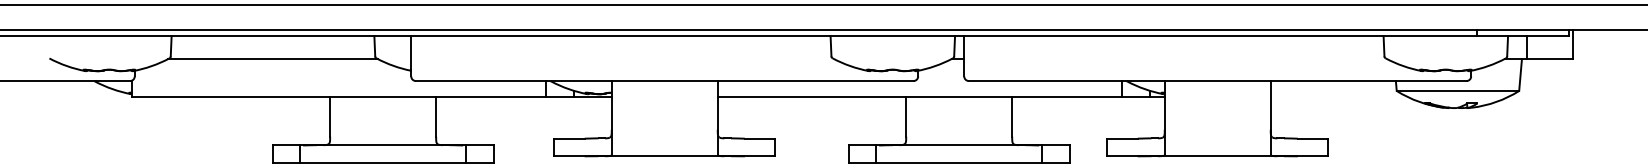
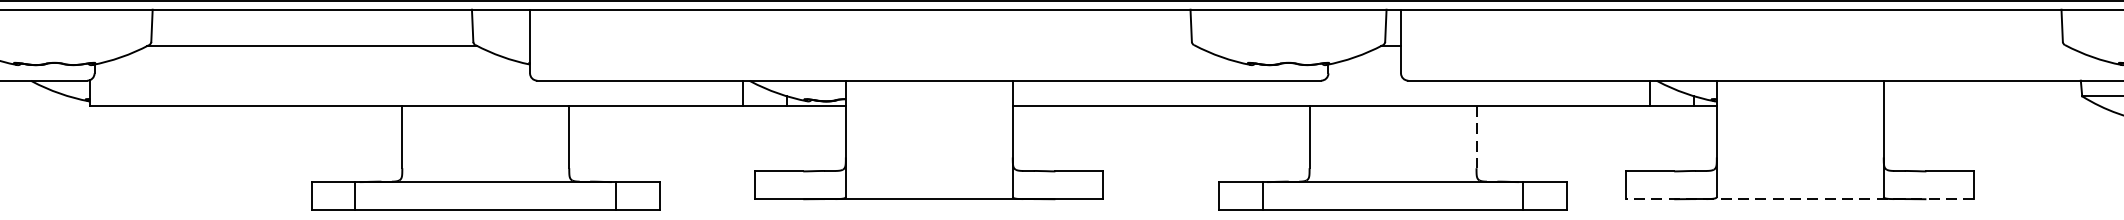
line: (1012, 116) -> (1477, 136), solid -> dashed
line: (1217, 156) -> (1799, 199), solid -> dashed

